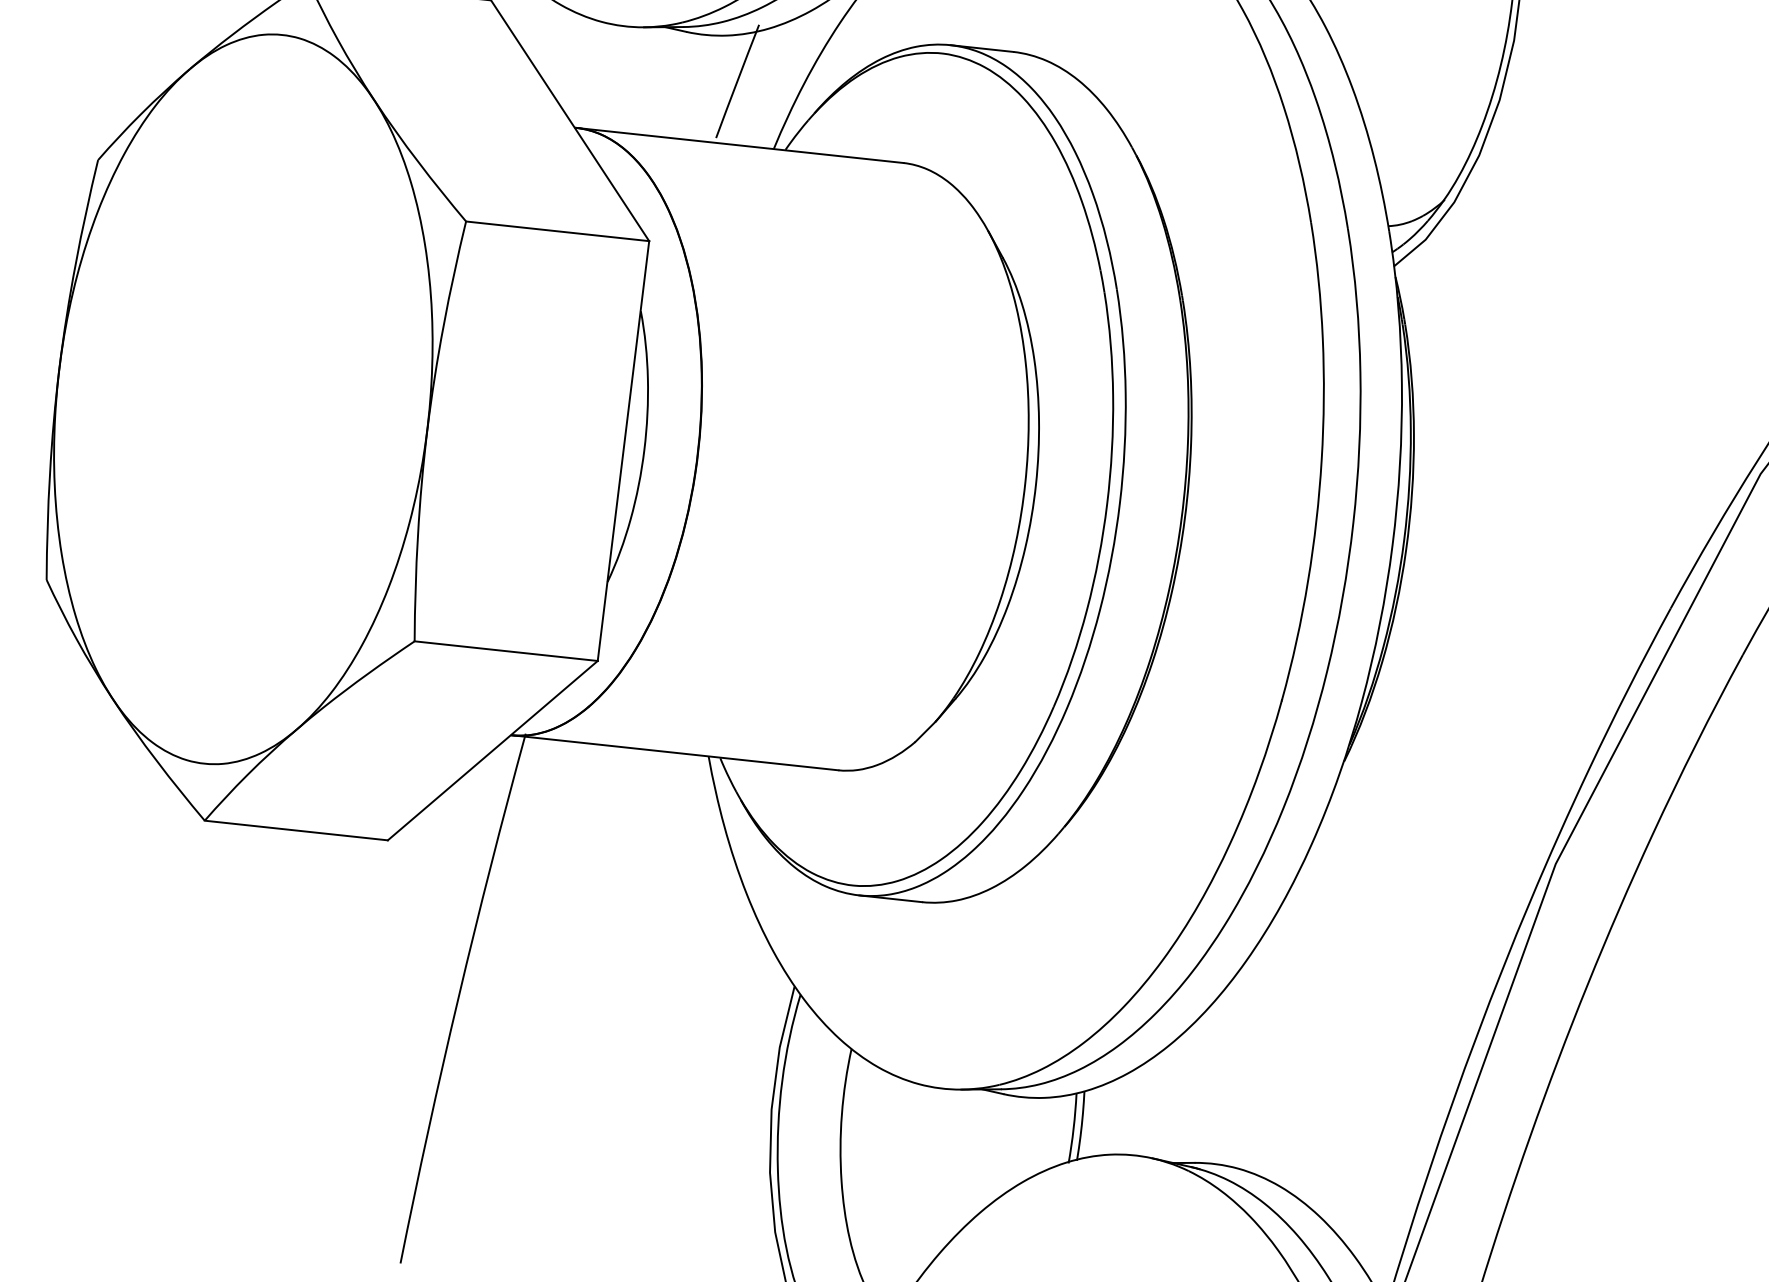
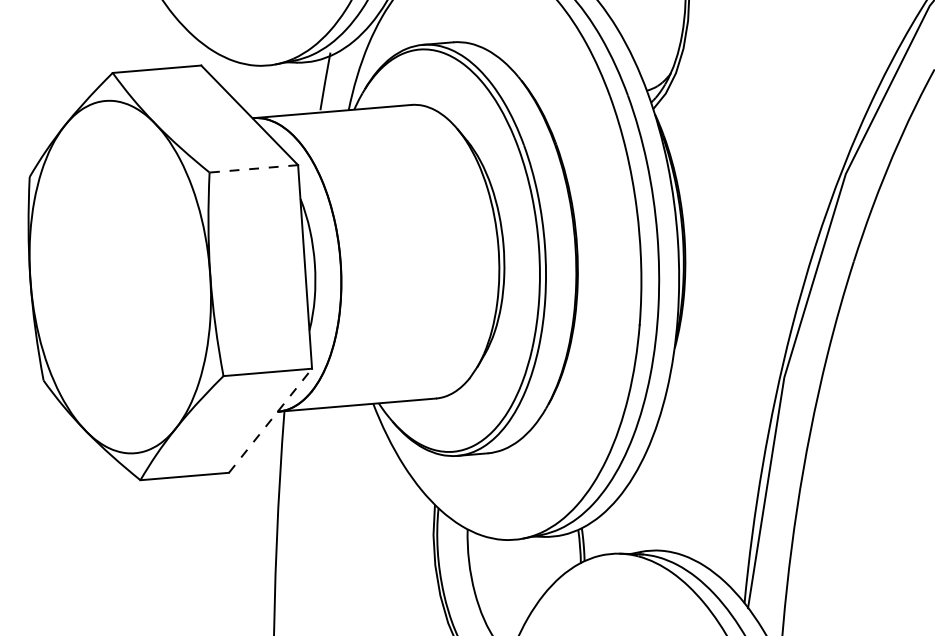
line: (557, 230) -> (253, 168), solid -> dashed
line: (492, 750) -> (270, 420), solid -> dashed

